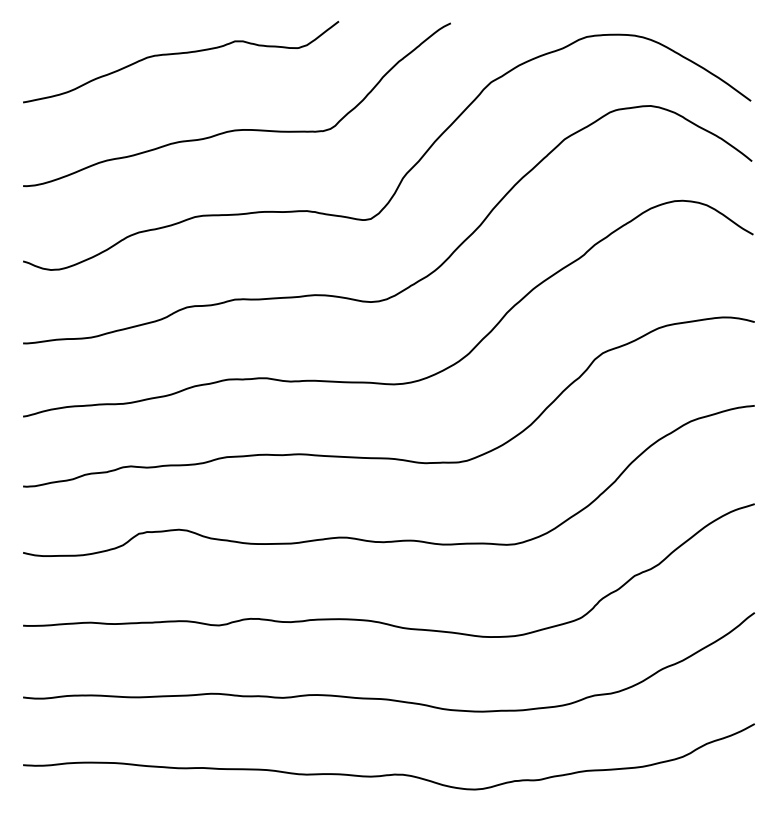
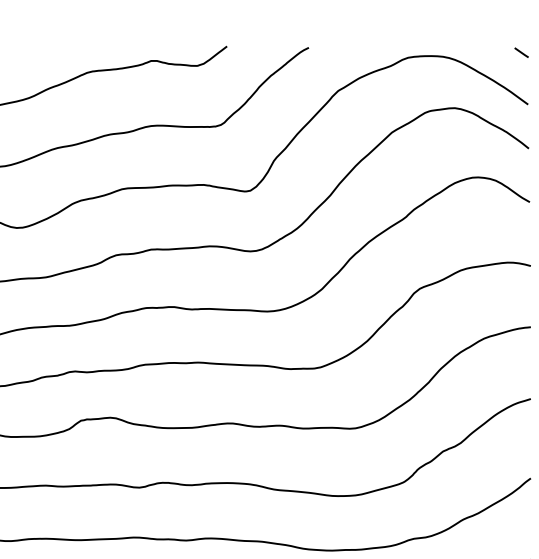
line: (741, 29) -> (521, 52), added

